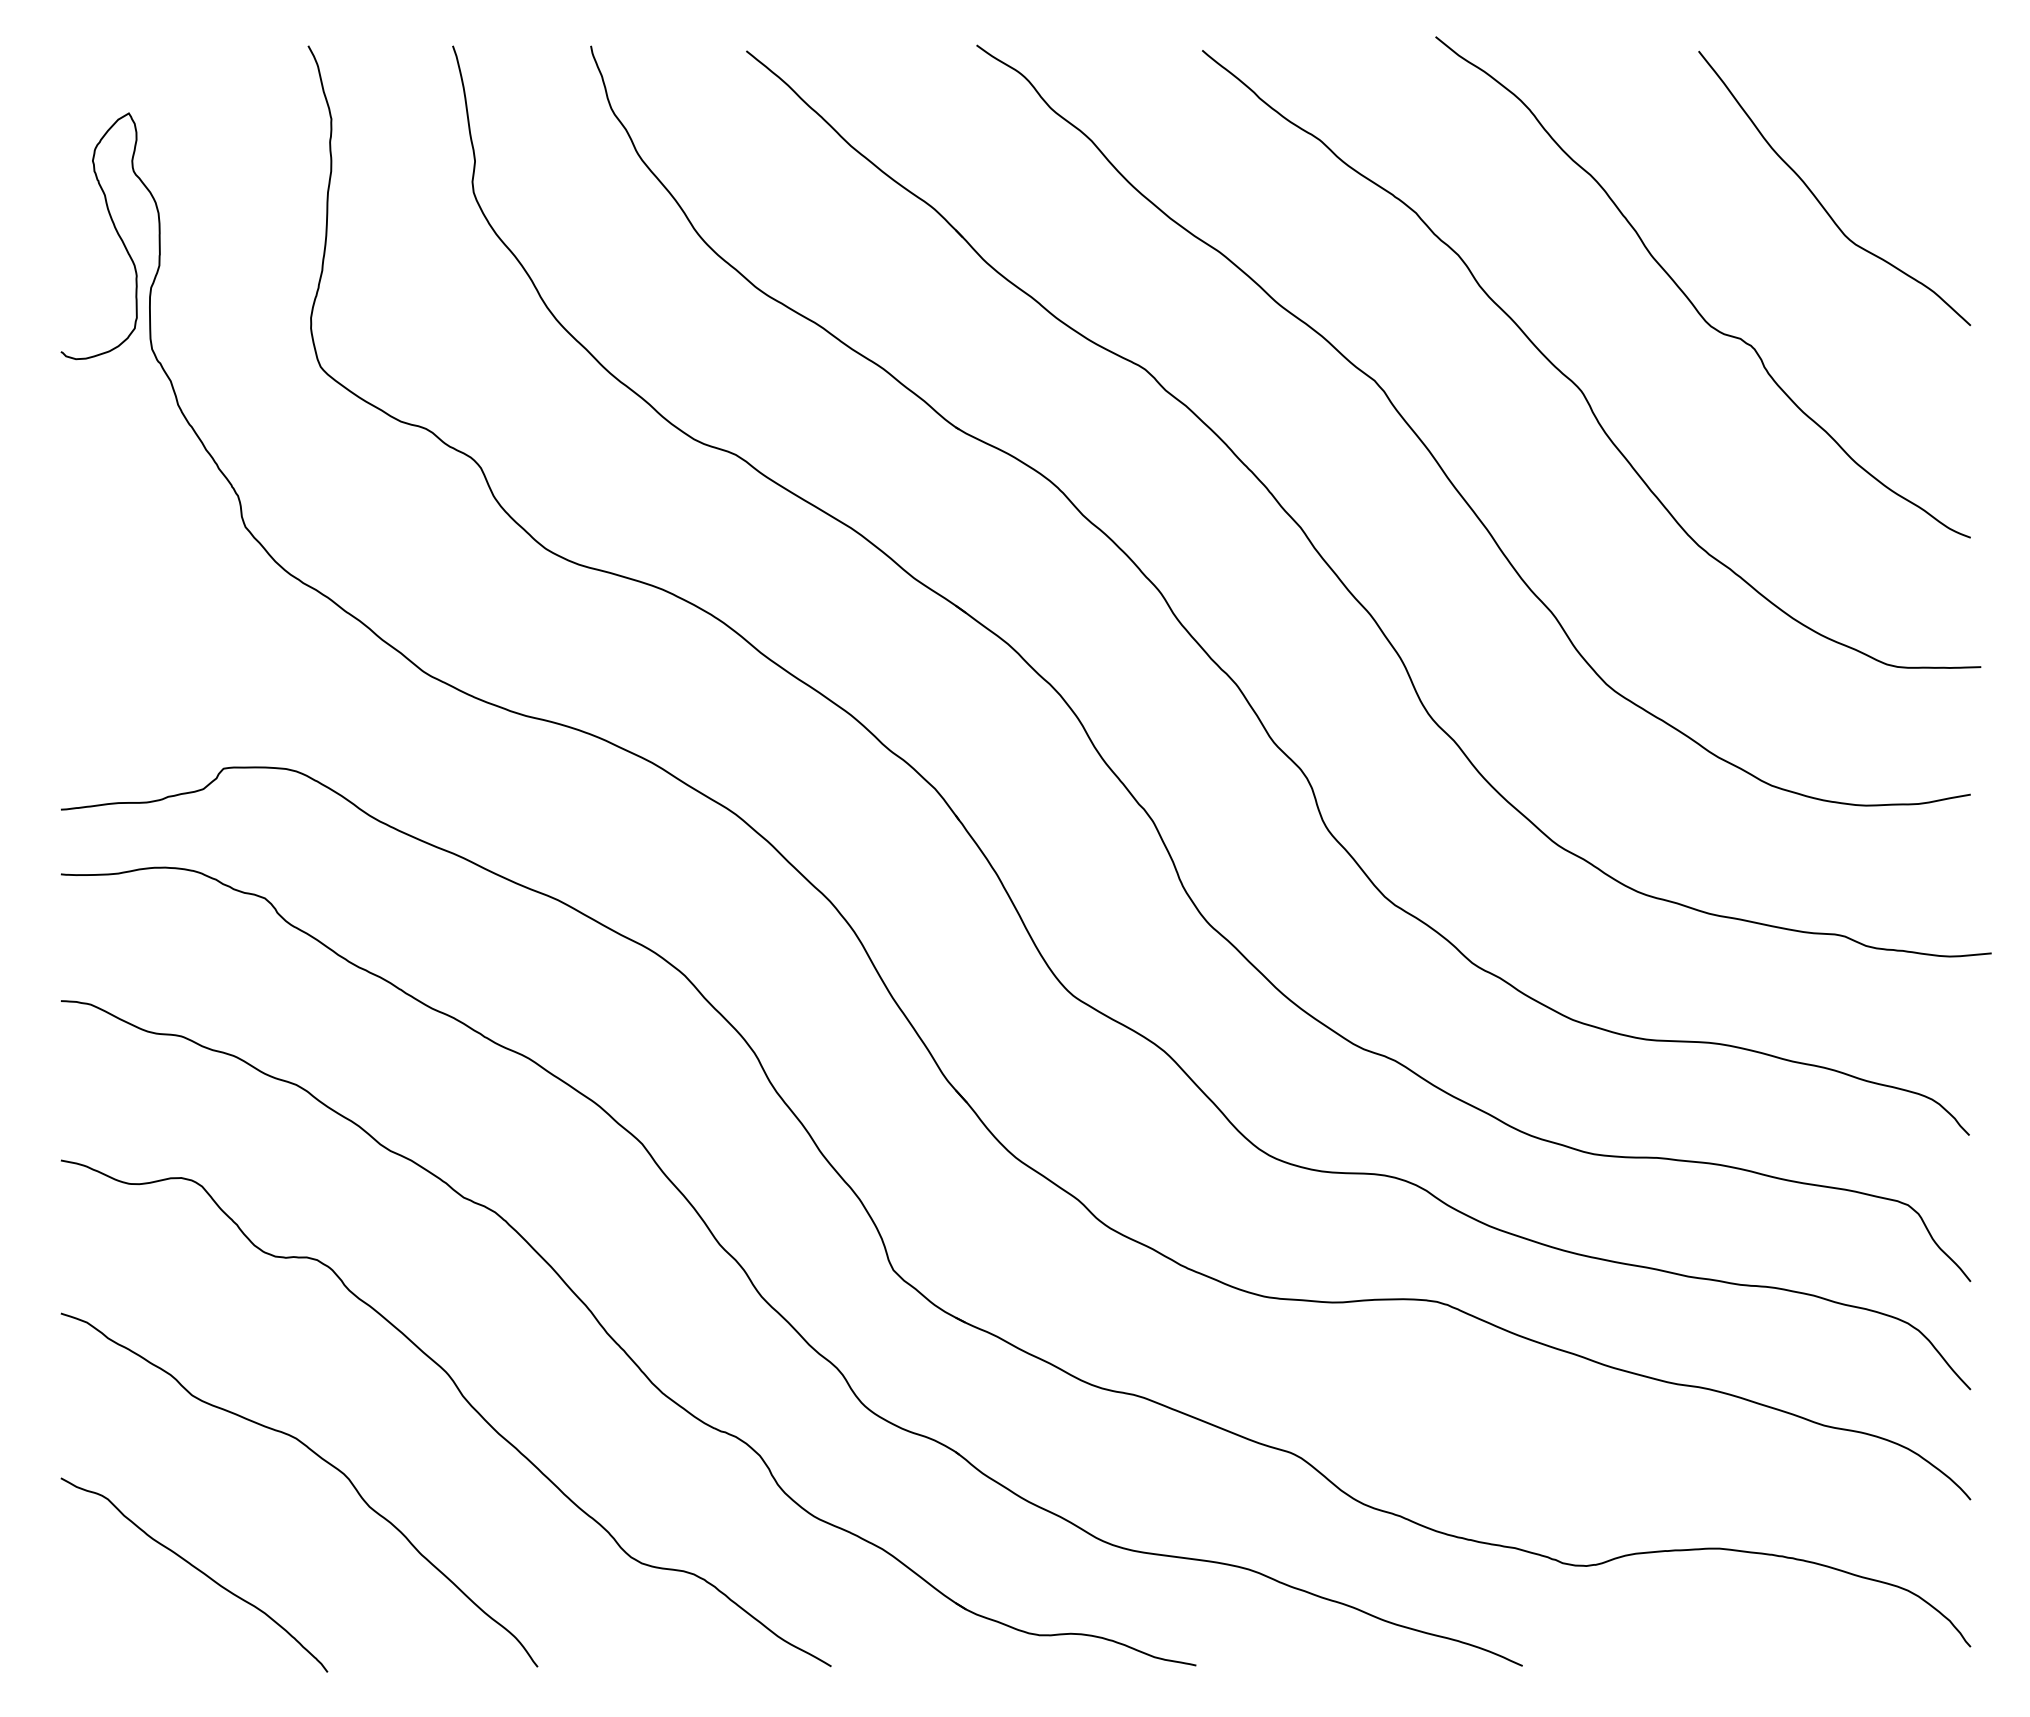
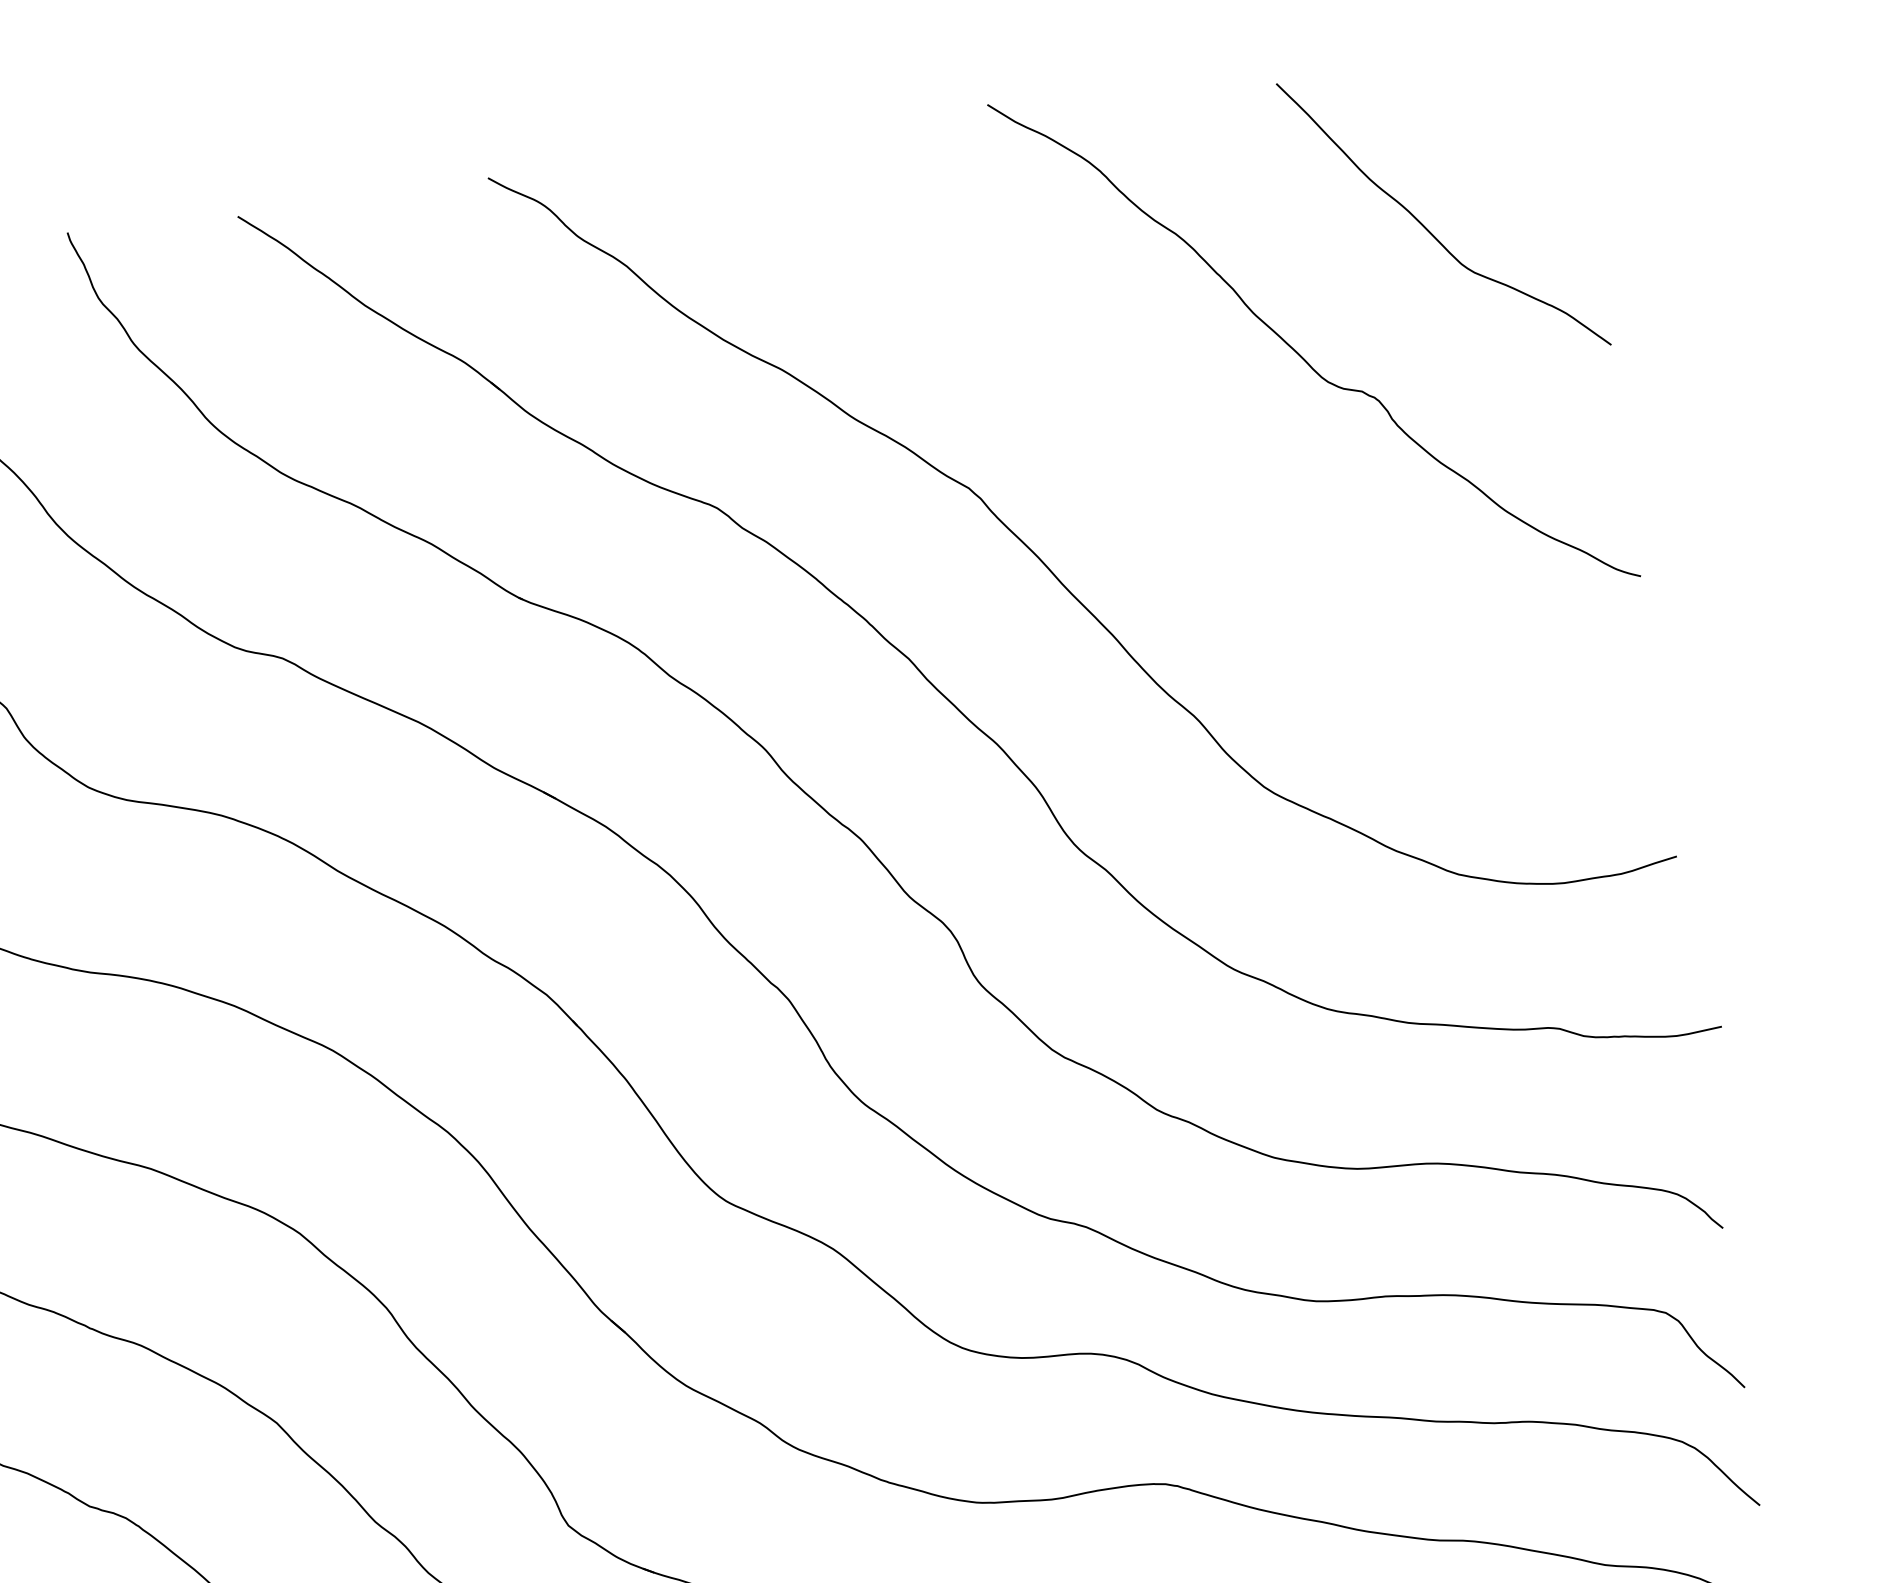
curve: (1571, 379) -> (1183, 459), removed

